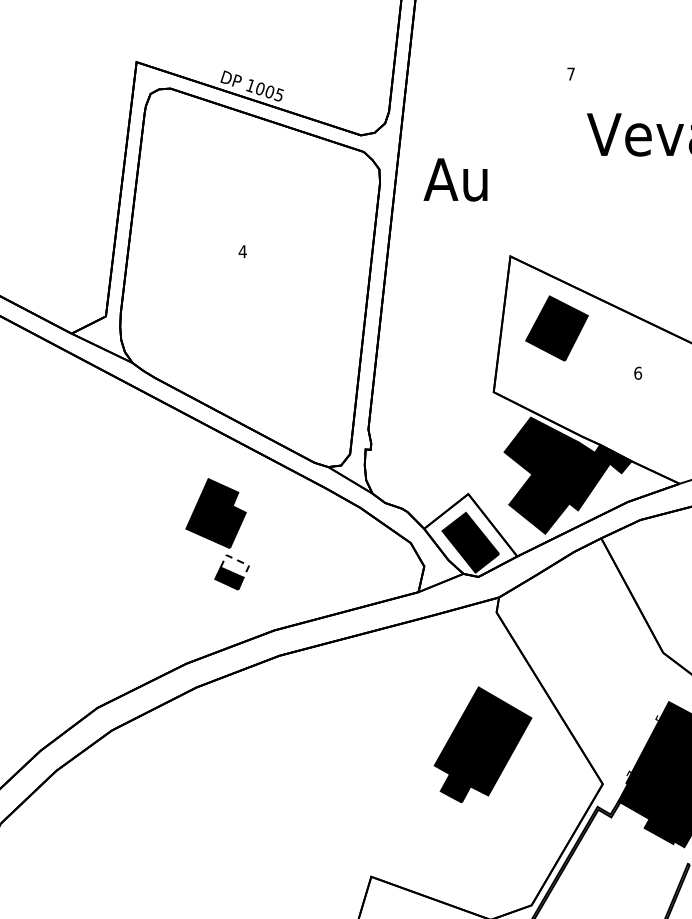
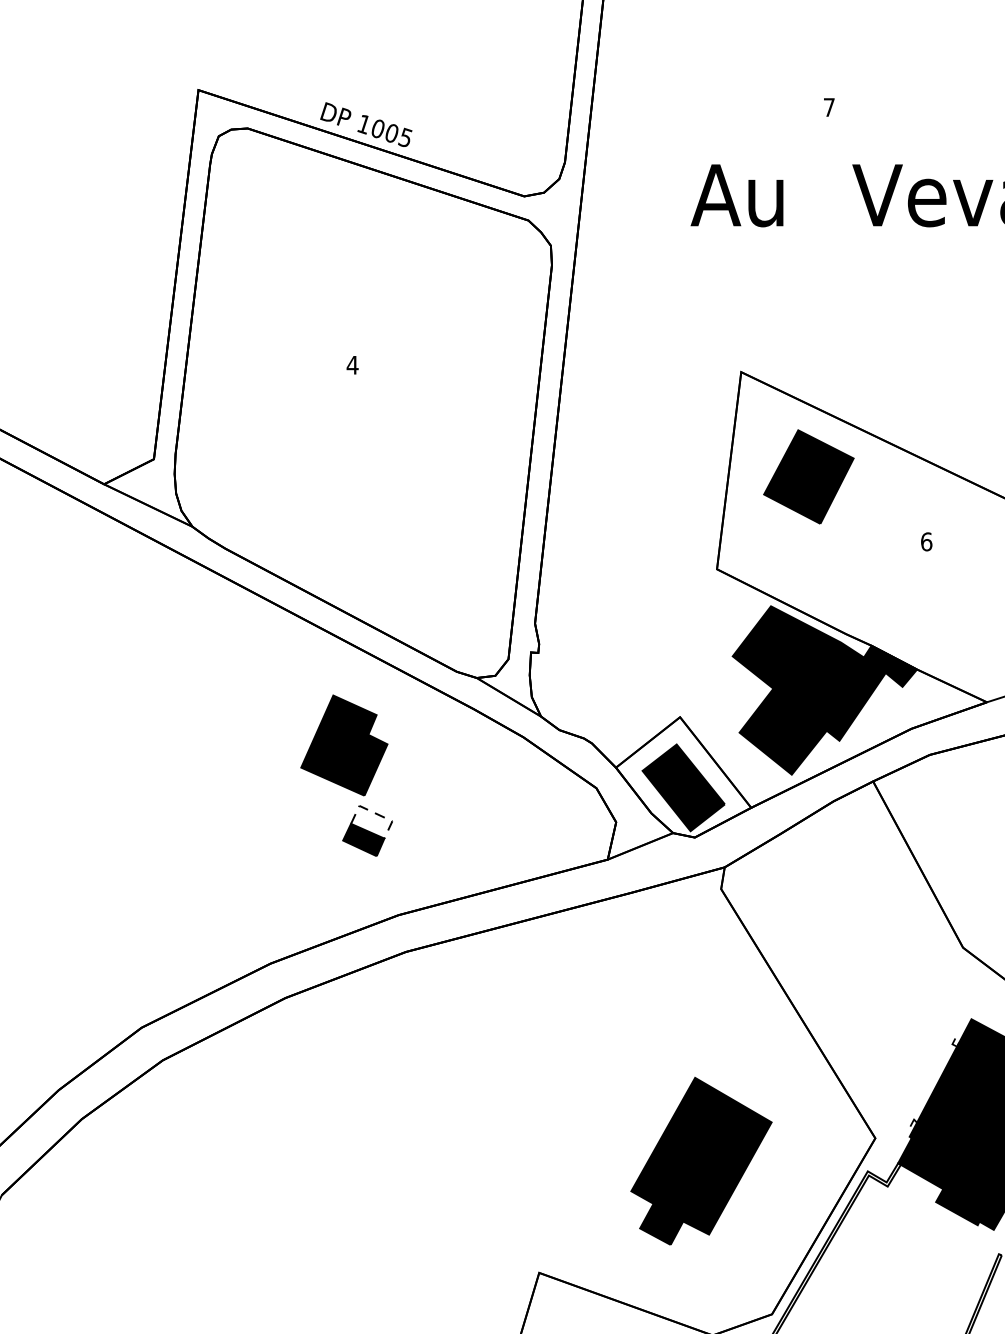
text: (455, 179) -> (736, 195), moved
part: (217, 534) -> (346, 775), moved
part: (482, 744) -> (700, 1160), moved

